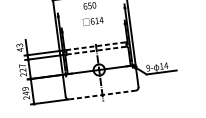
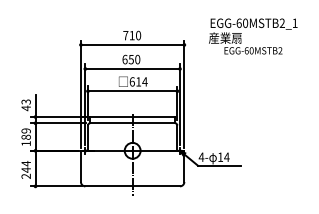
line: (91, 12) -> (132, 68), added
line: (93, 28) -> (132, 91), added
line: (96, 46) -> (132, 117), dashed -> solid
line: (96, 50) -> (132, 123), dashed -> solid
text: (148, 67) -> (201, 156), 9- -> 4-
text: (22, 70) -> (25, 137), 227 -> 189
text: (24, 88) -> (25, 163), 249 -> 244
line: (103, 95) -> (133, 186), dashed -> solid

